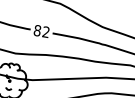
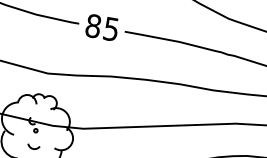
text: (45, 32) -> (109, 29), 82 -> 85

